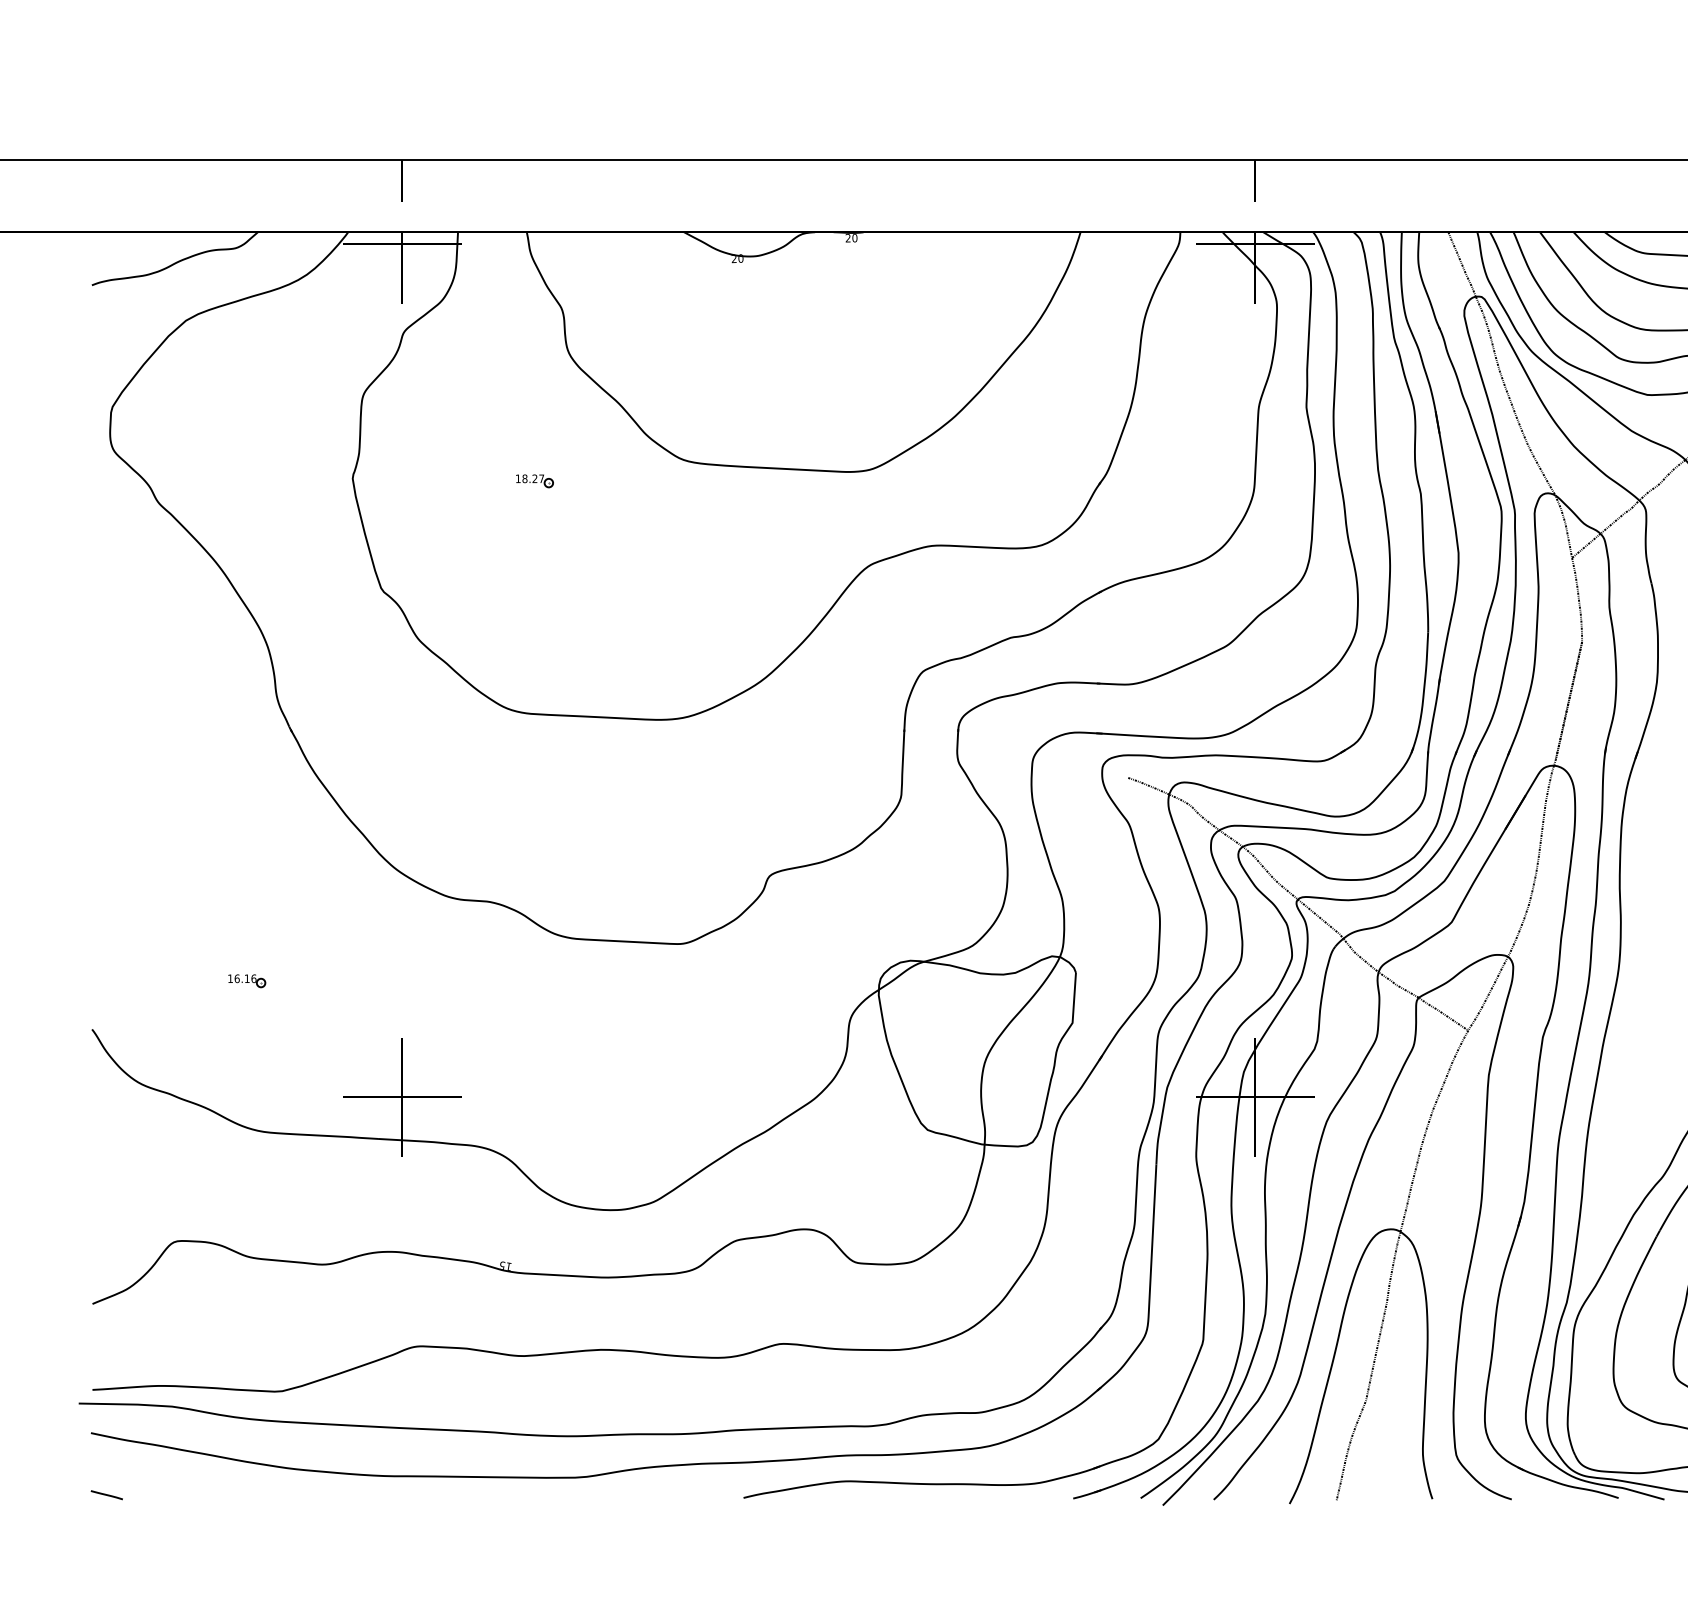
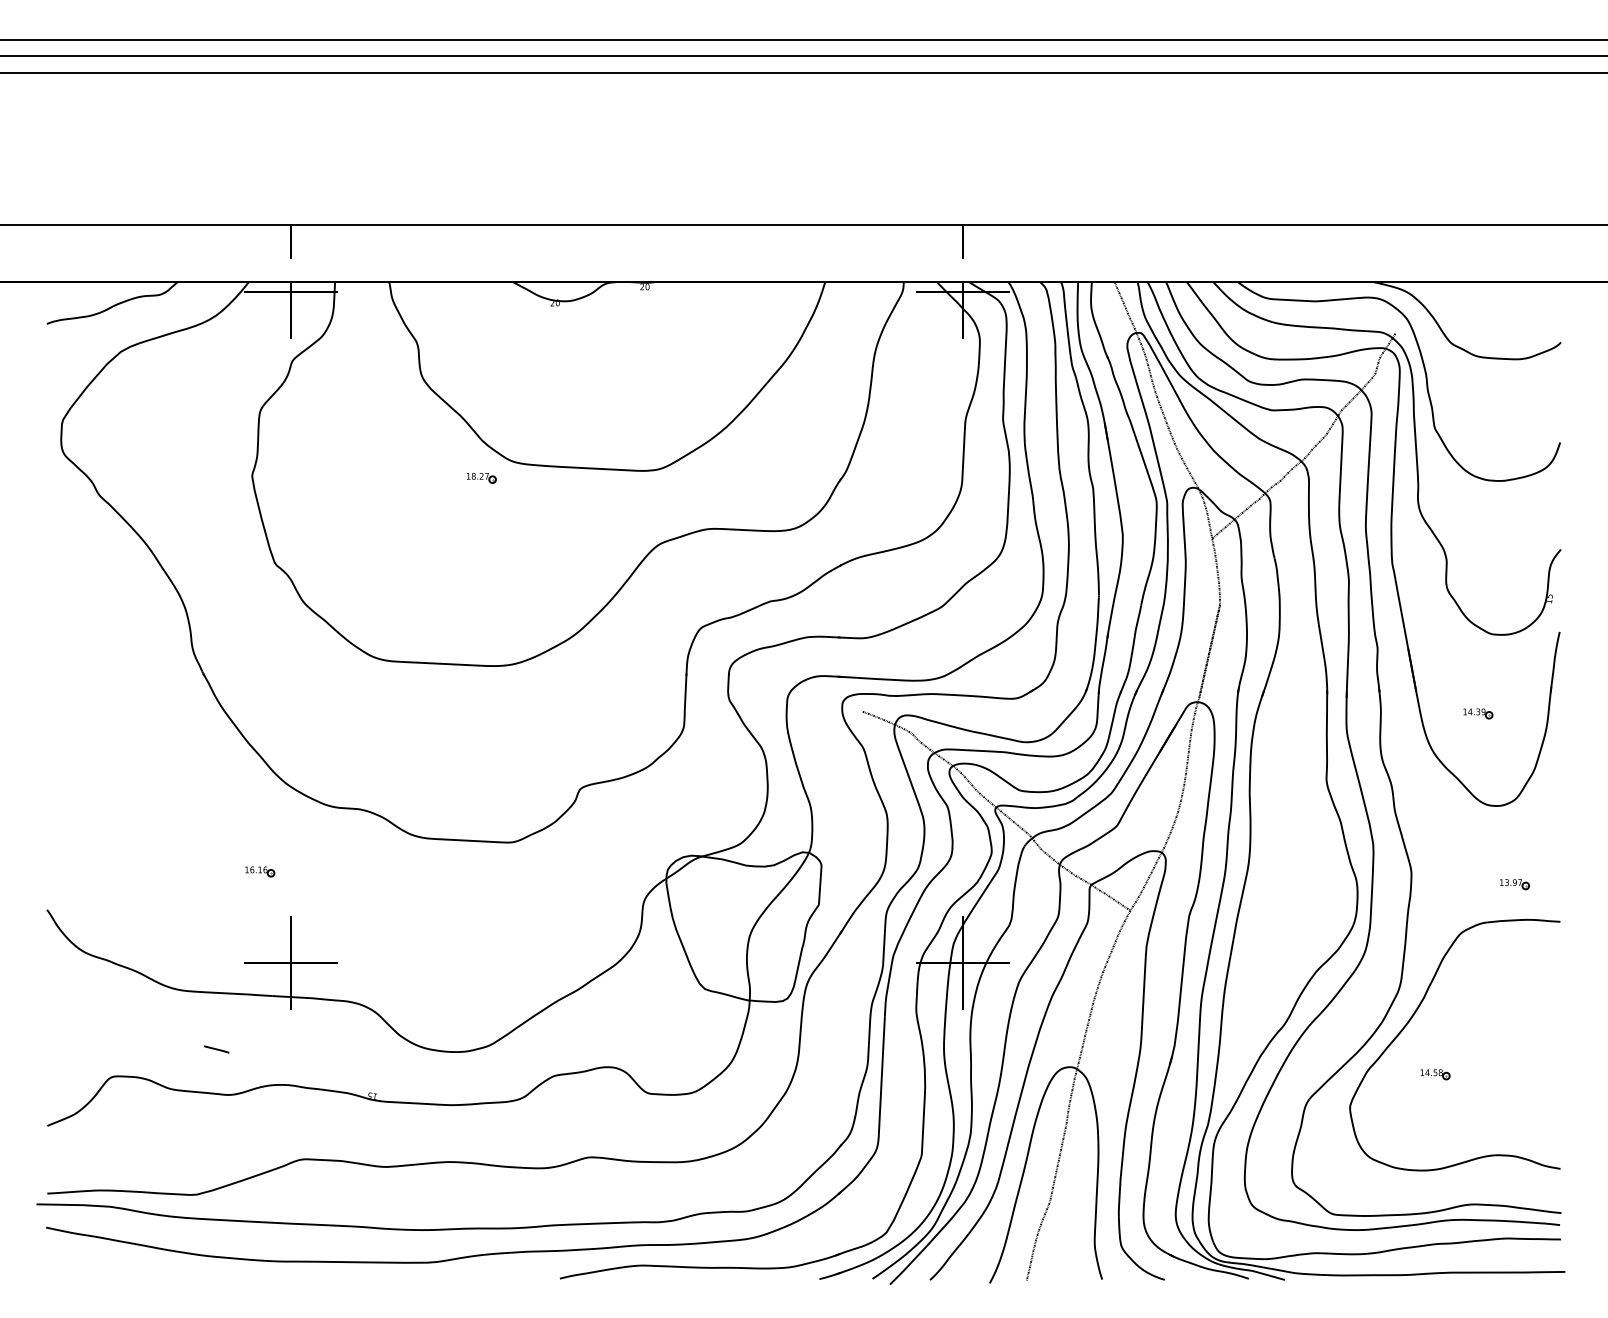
part: (534, 481) -> (481, 478), moved
part: (247, 980) -> (260, 871), moved
line: (106, 1495) -> (216, 1049), moved

